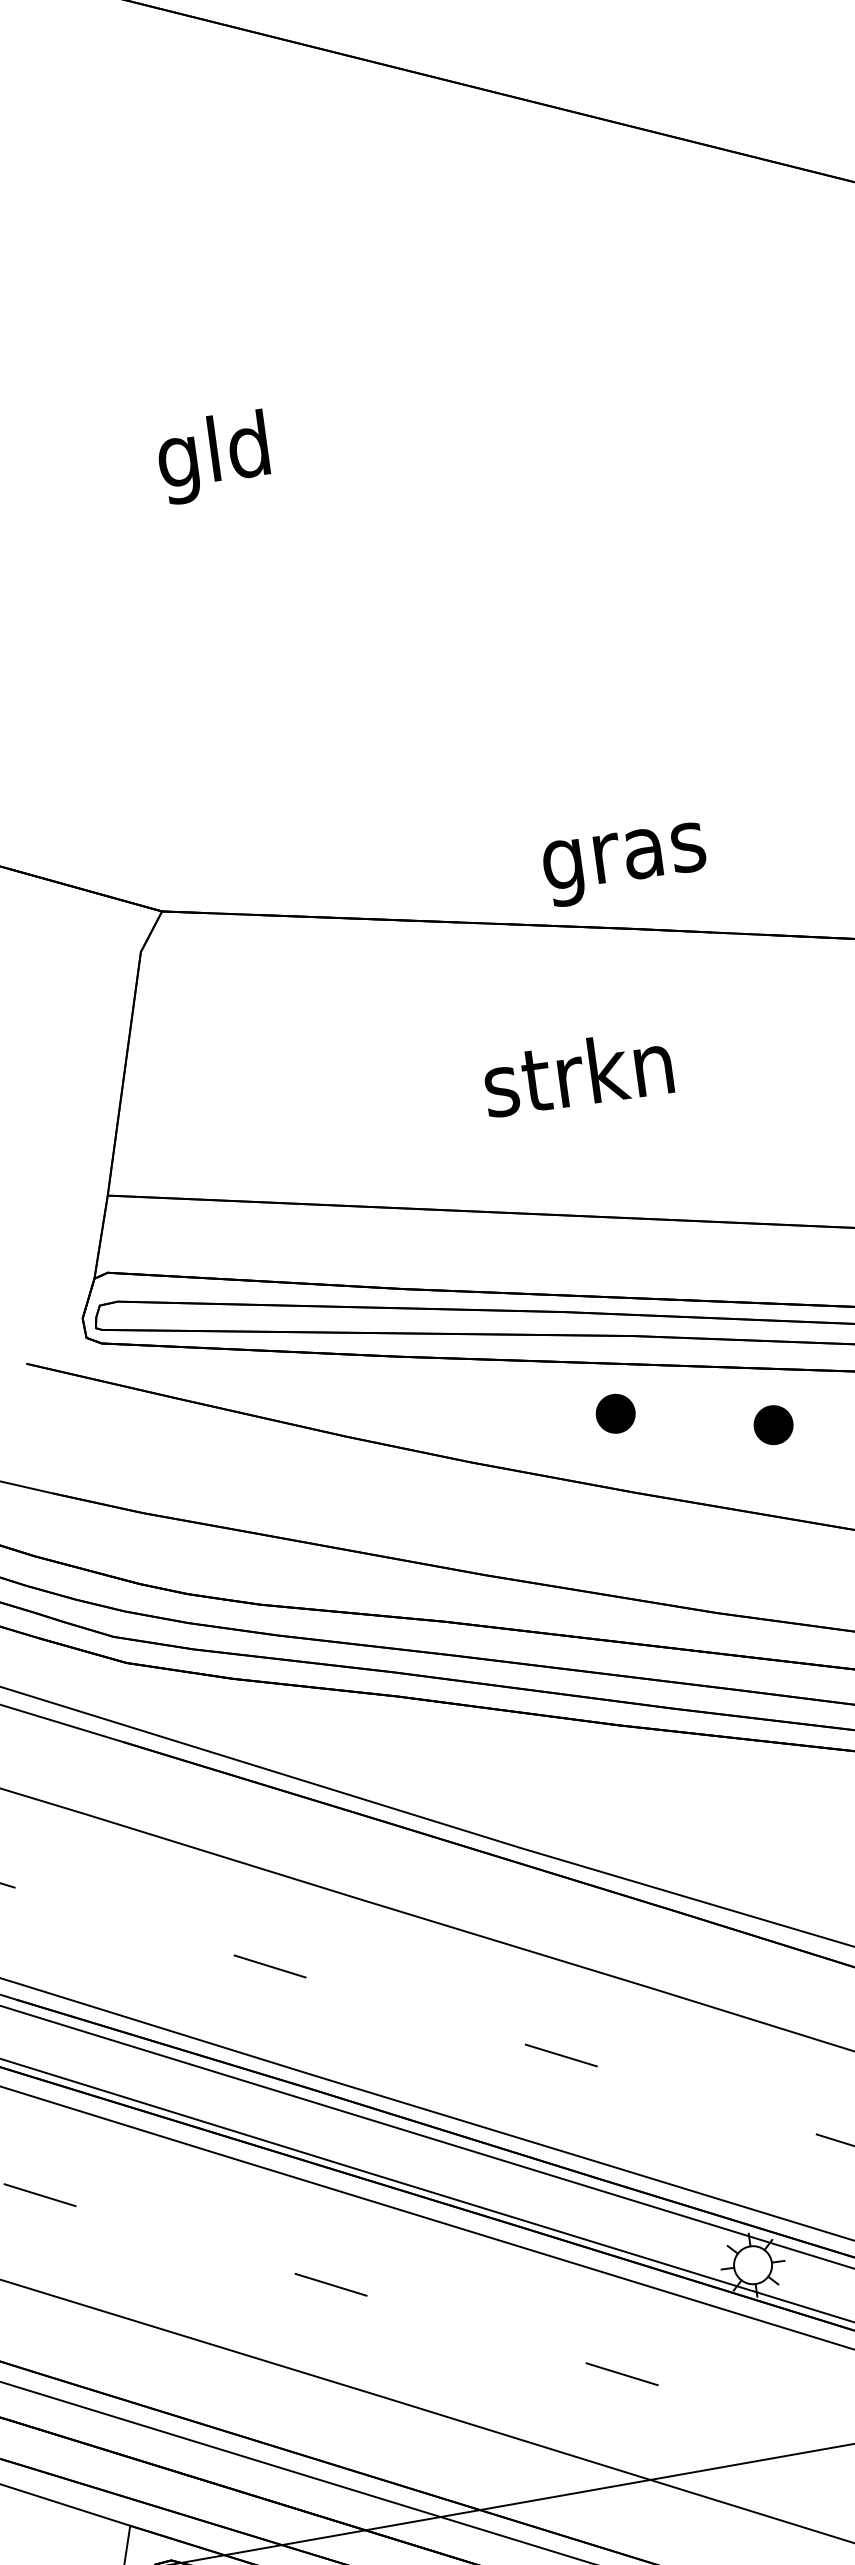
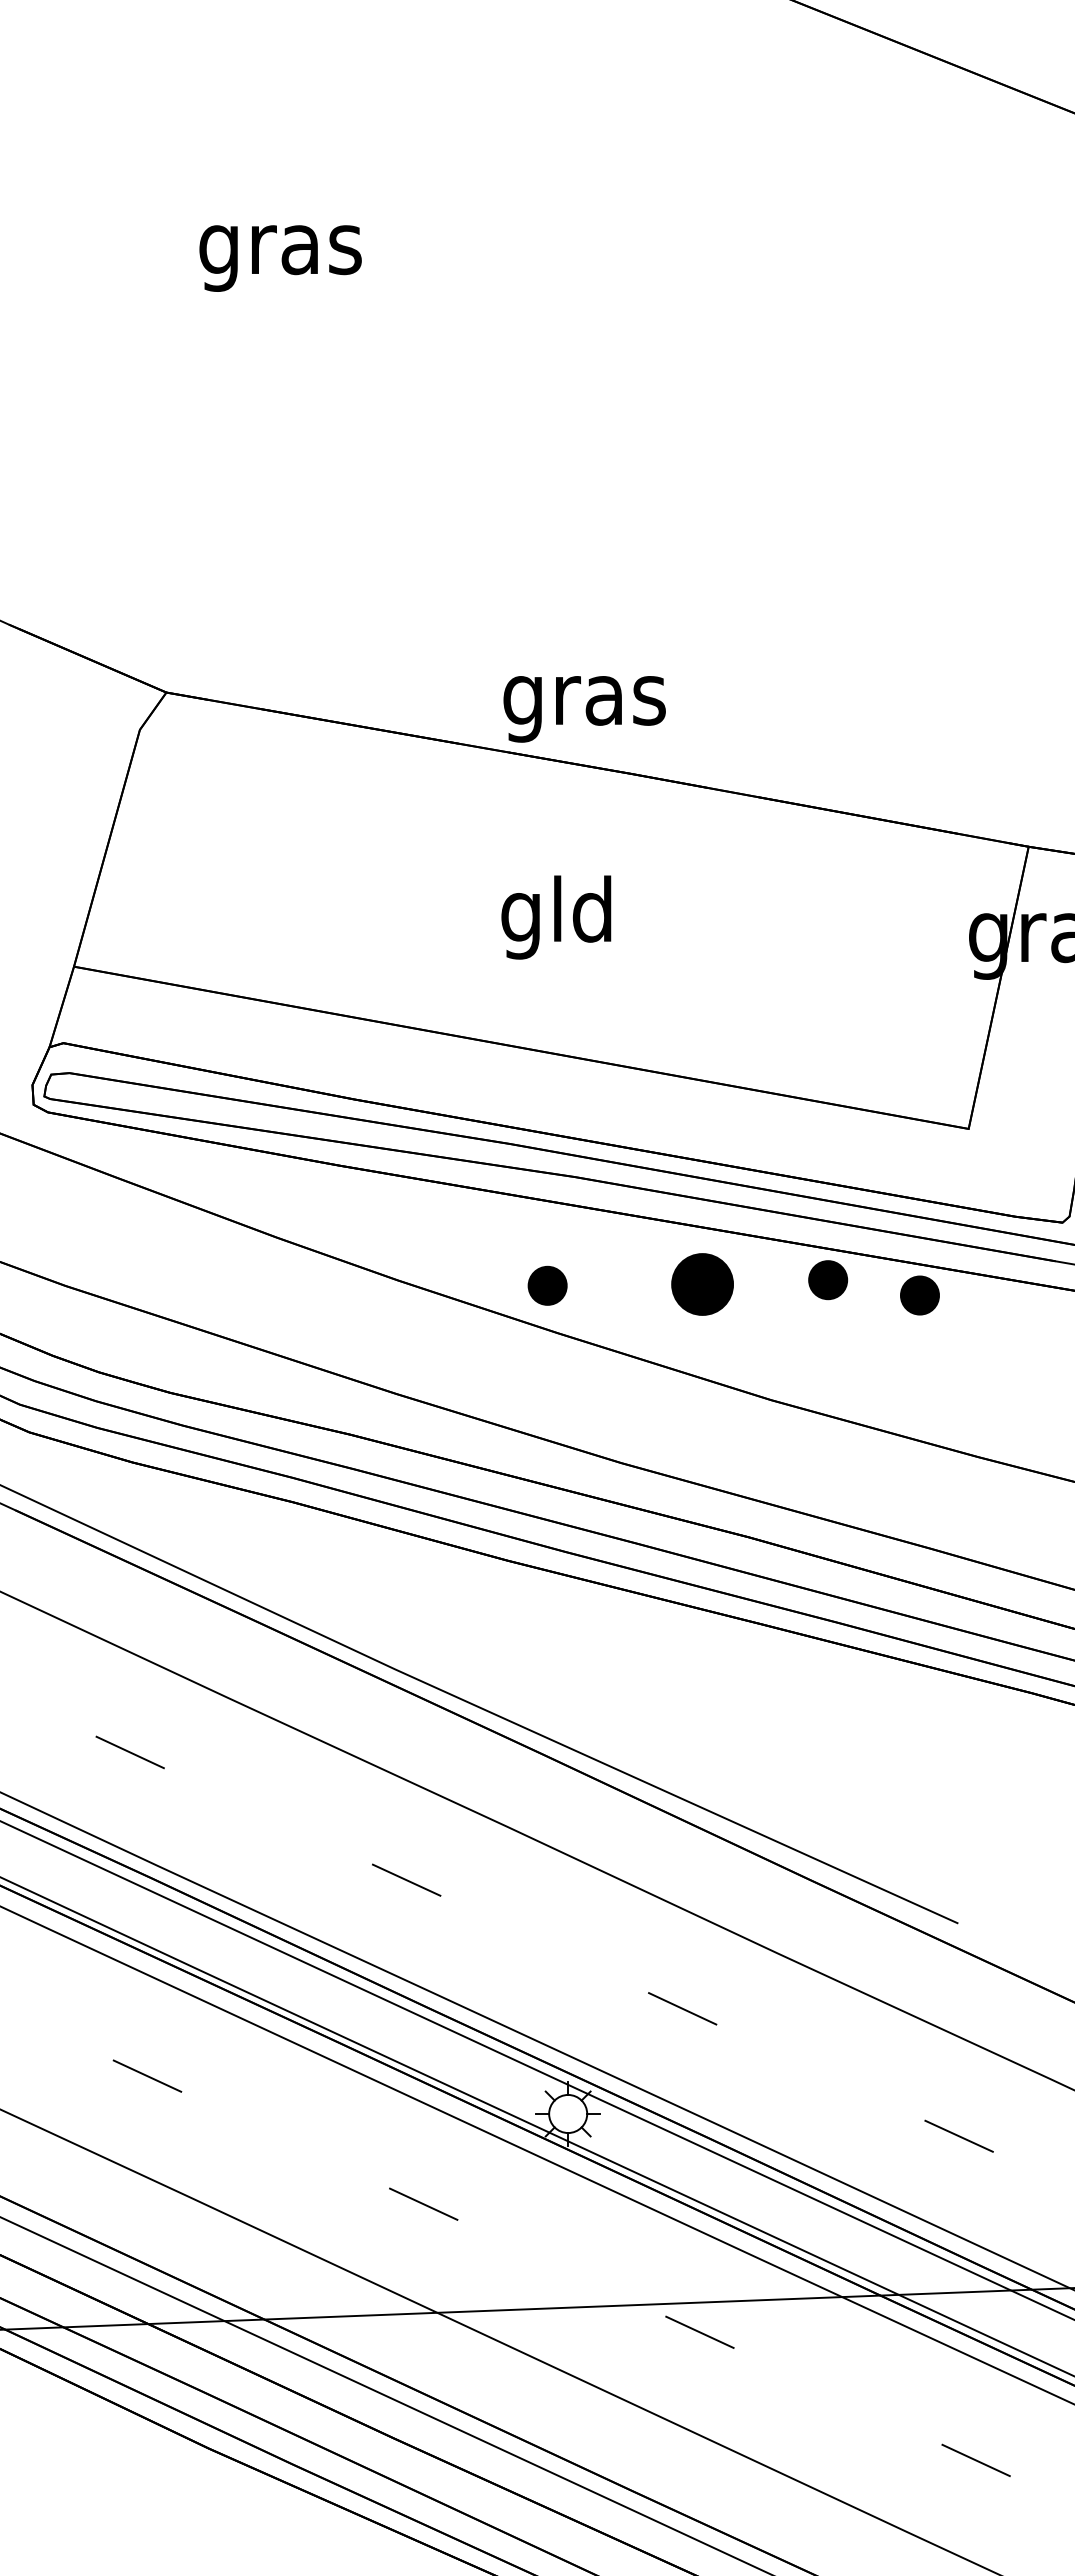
text: (214, 457) -> (280, 249), gld -> gras
text: (625, 865) -> (584, 709), moved
text: (579, 1081) -> (556, 917), strkn -> gld
part: (615, 1413) -> (547, 1285), moved
part: (773, 1425) -> (702, 1284), size x1.6

